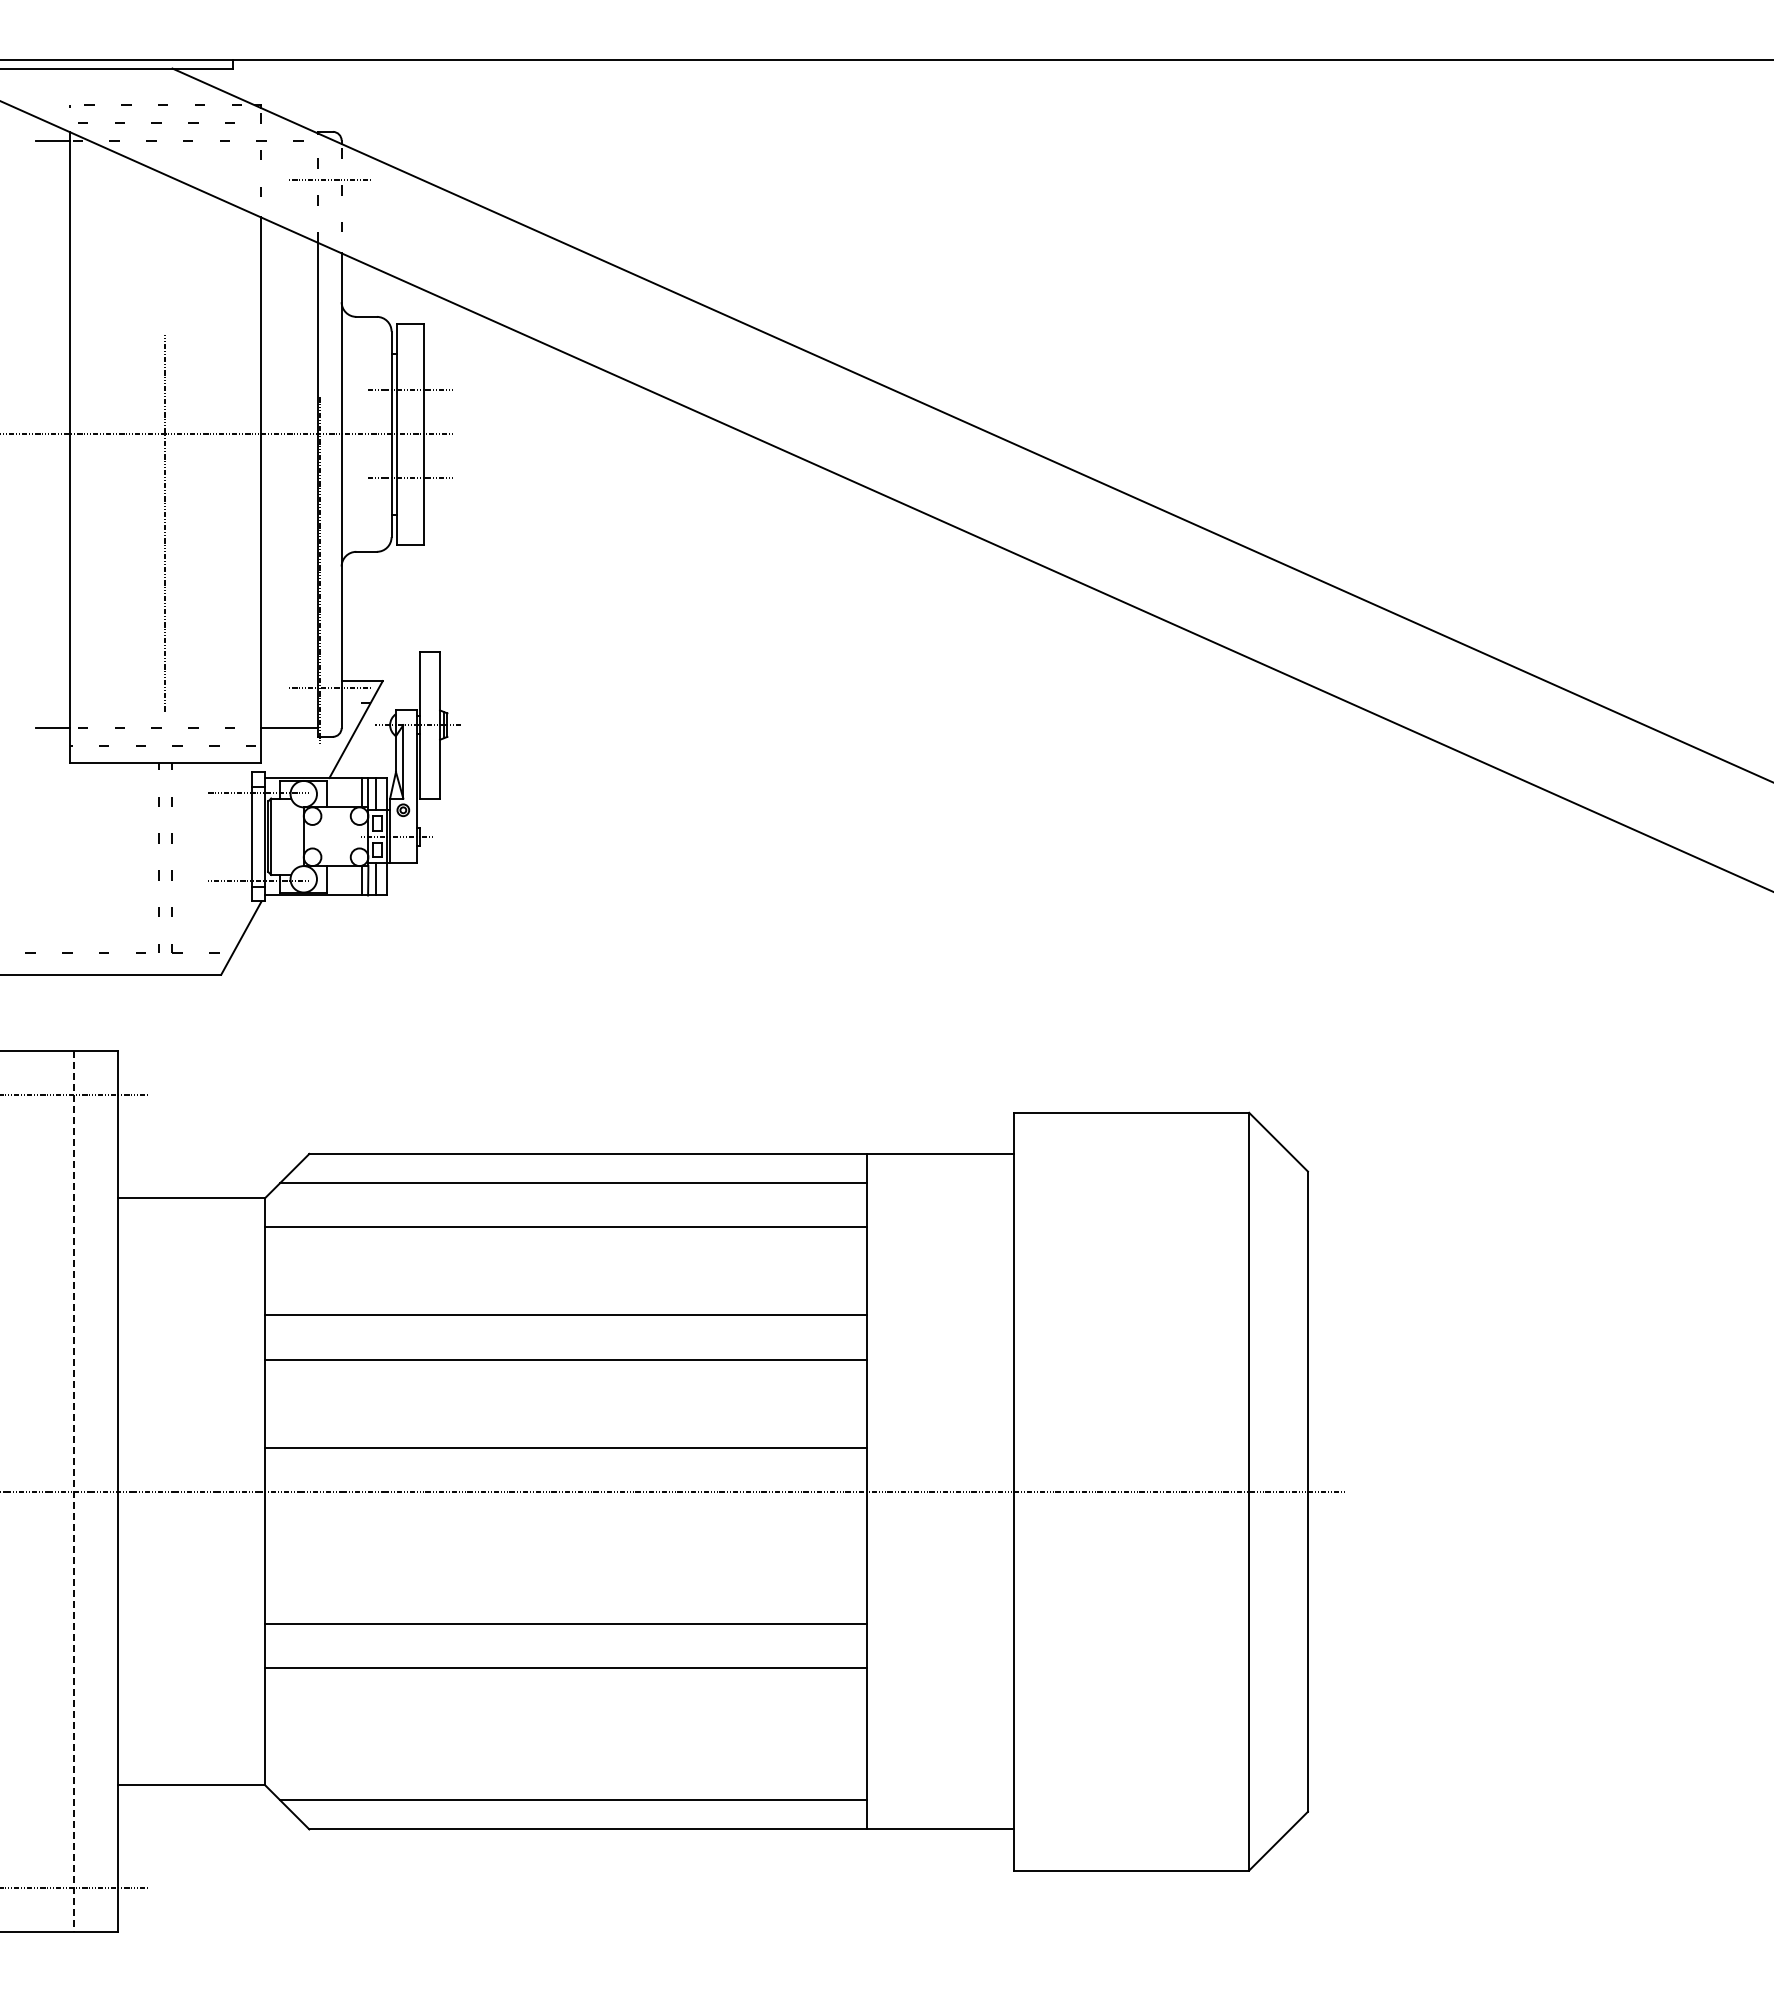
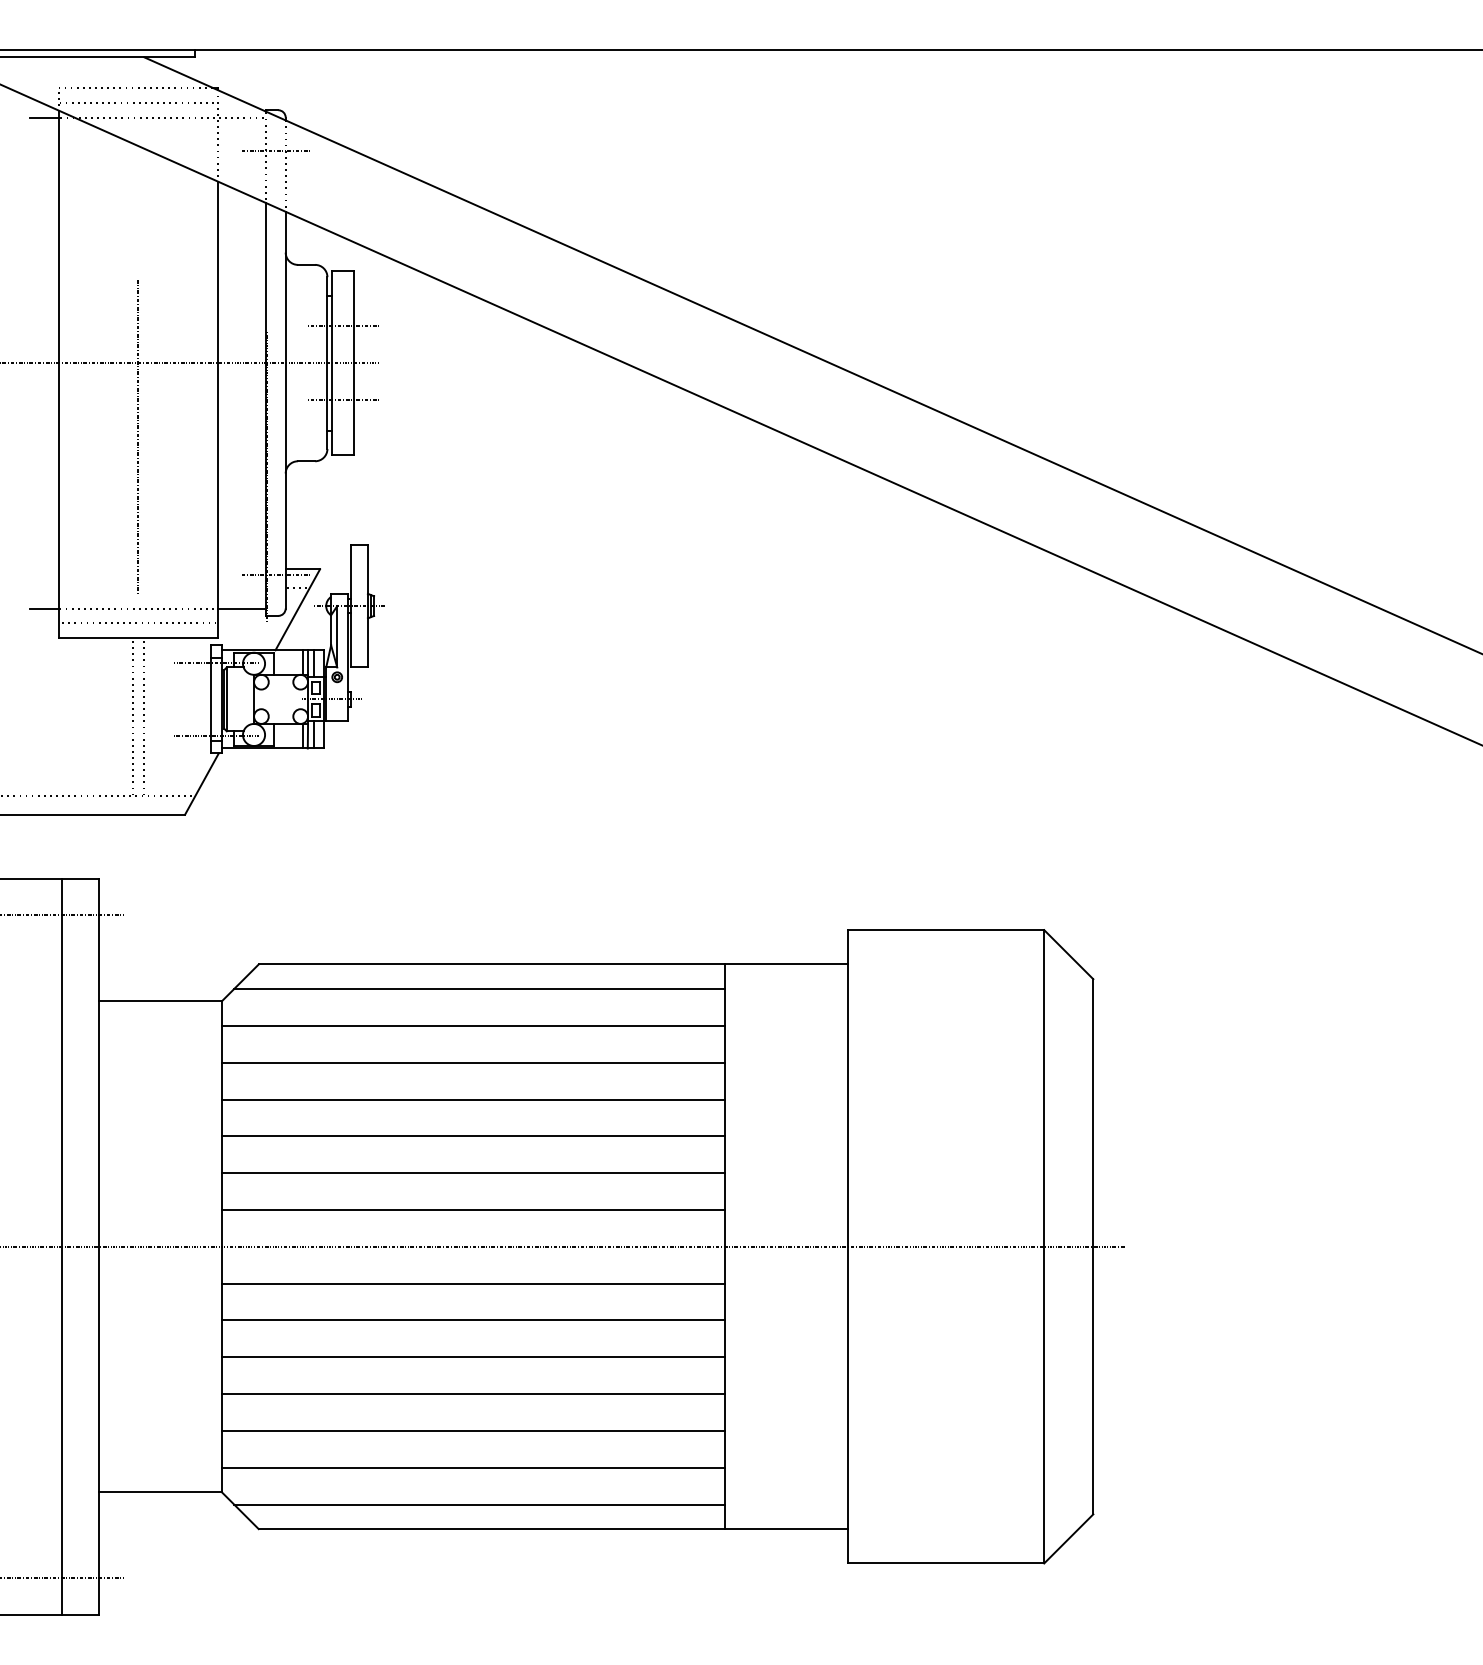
line: (566, 1271) -> (473, 1062), added
line: (566, 1403) -> (473, 1173), added
line: (74, 1491) -> (62, 1246), dashed -> solid
line: (566, 1535) -> (473, 1283), added
line: (566, 1579) -> (473, 1320), added
line: (566, 1711) -> (473, 1430), added
line: (566, 1756) -> (473, 1468), added

